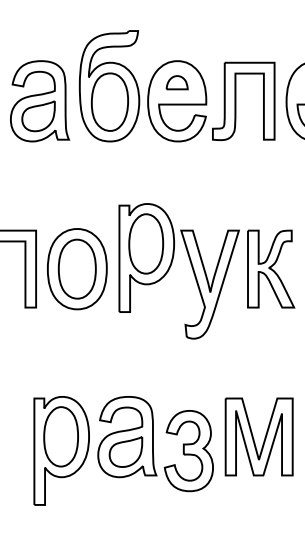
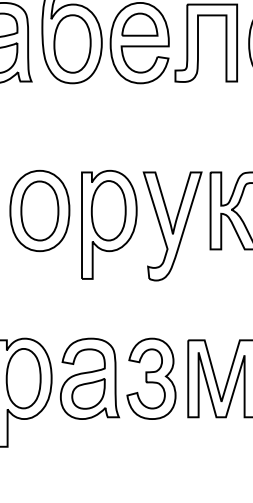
part: (176, 82) -> (139, 24), size x1.67
part: (146, 257) -> (109, 224), moved
part: (188, 451) -> (151, 379), moved

